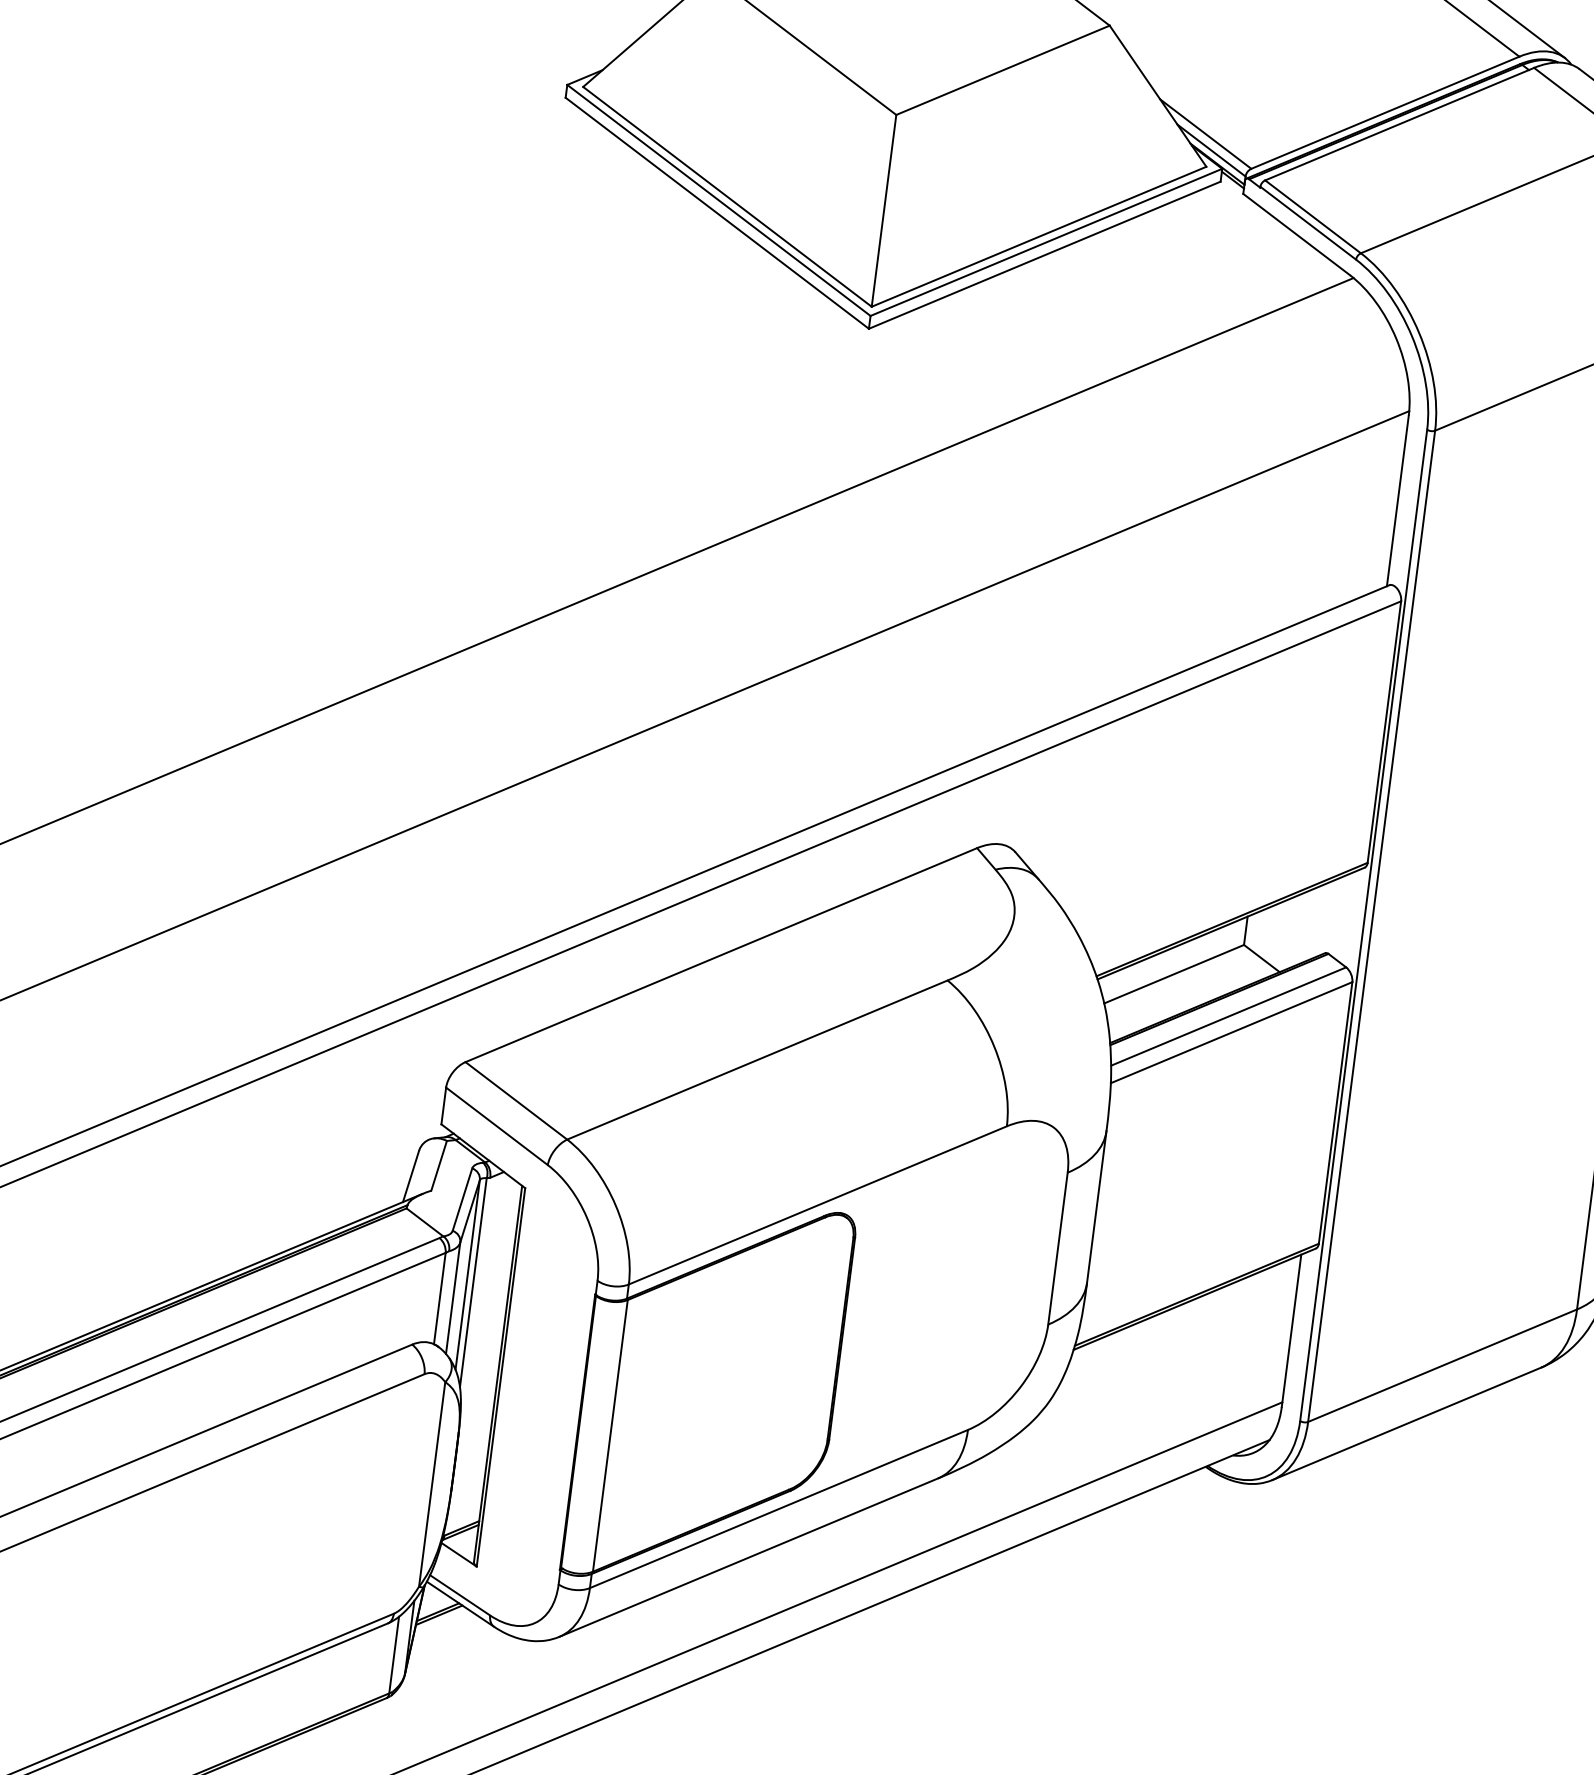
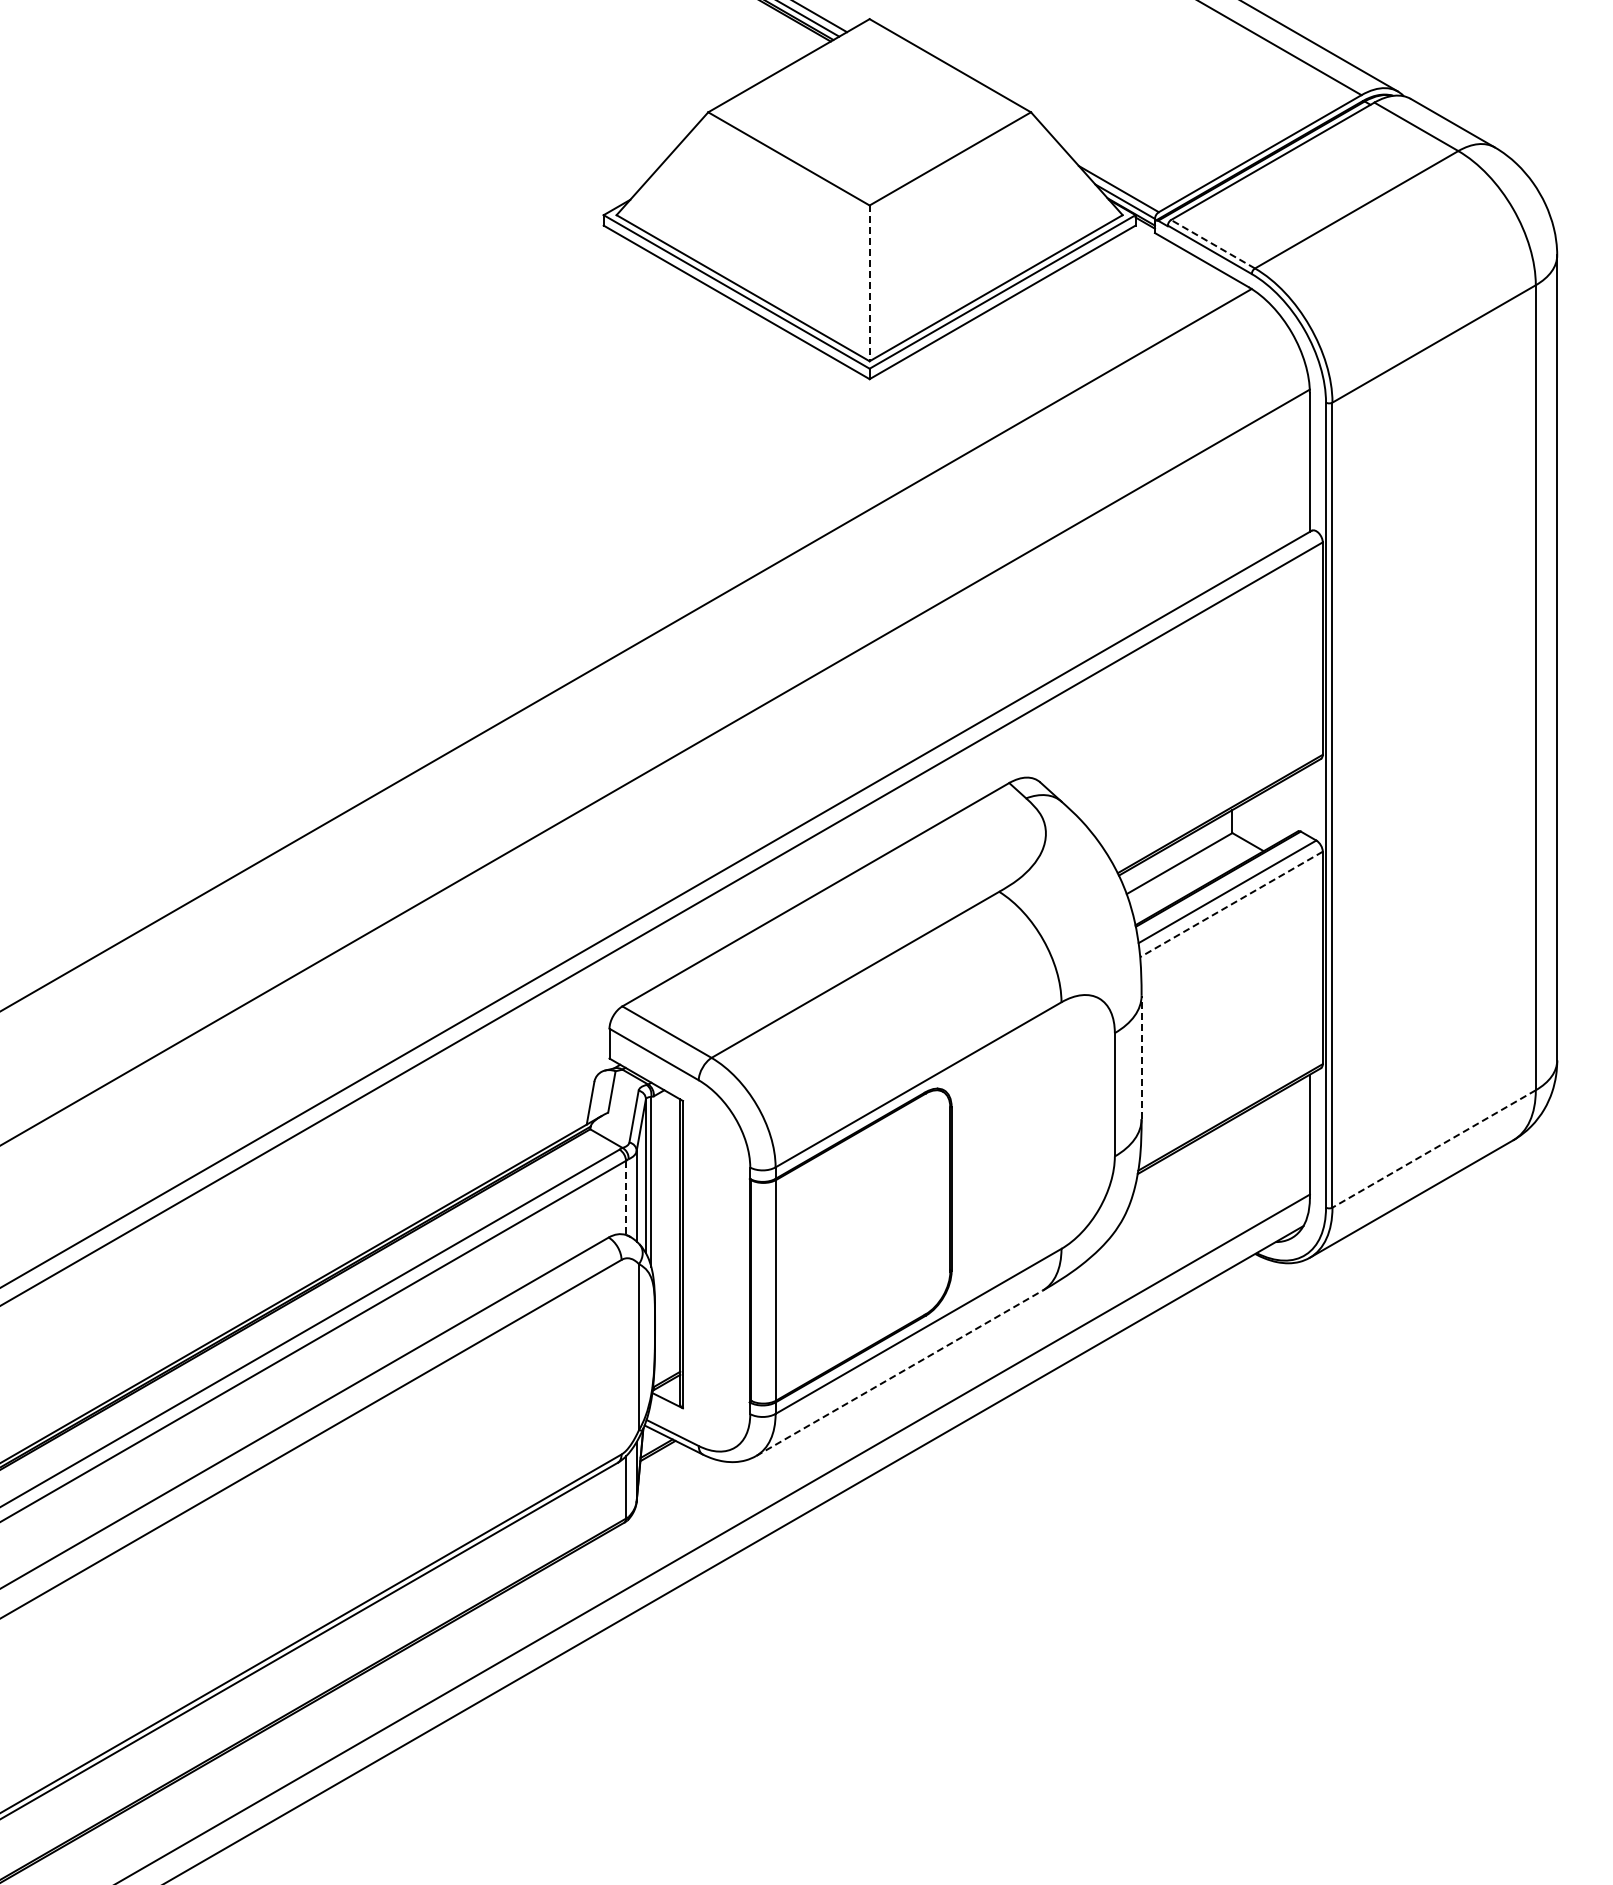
line: (883, 210) -> (869, 283), solid -> dashed
line: (1312, 217) -> (1212, 244), solid -> dashed
line: (1231, 1032) -> (1231, 904), solid -> dashed
line: (1096, 1206) -> (1141, 1057), solid -> dashed
line: (440, 1299) -> (626, 1198), solid -> dashed
line: (1441, 1366) -> (1433, 1149), solid -> dashed
line: (748, 1557) -> (899, 1373), solid -> dashed

